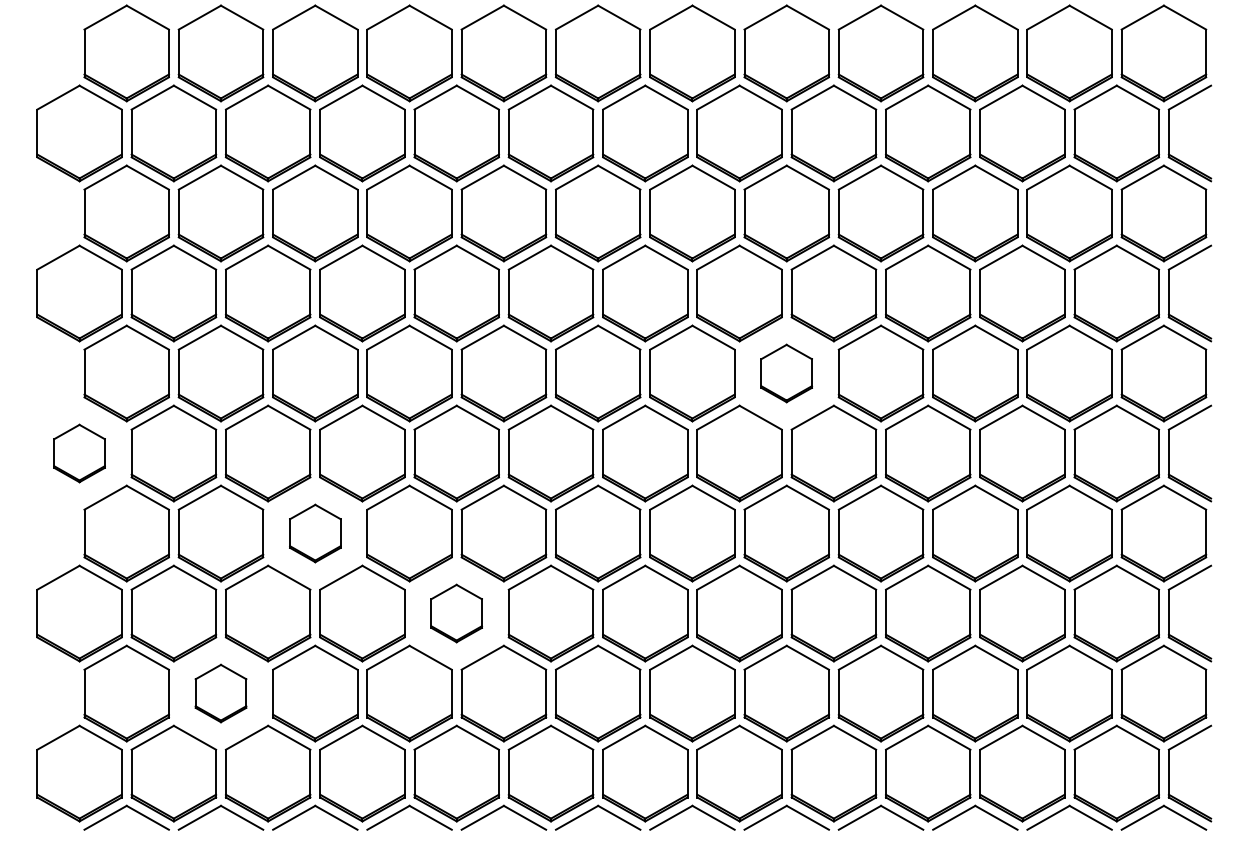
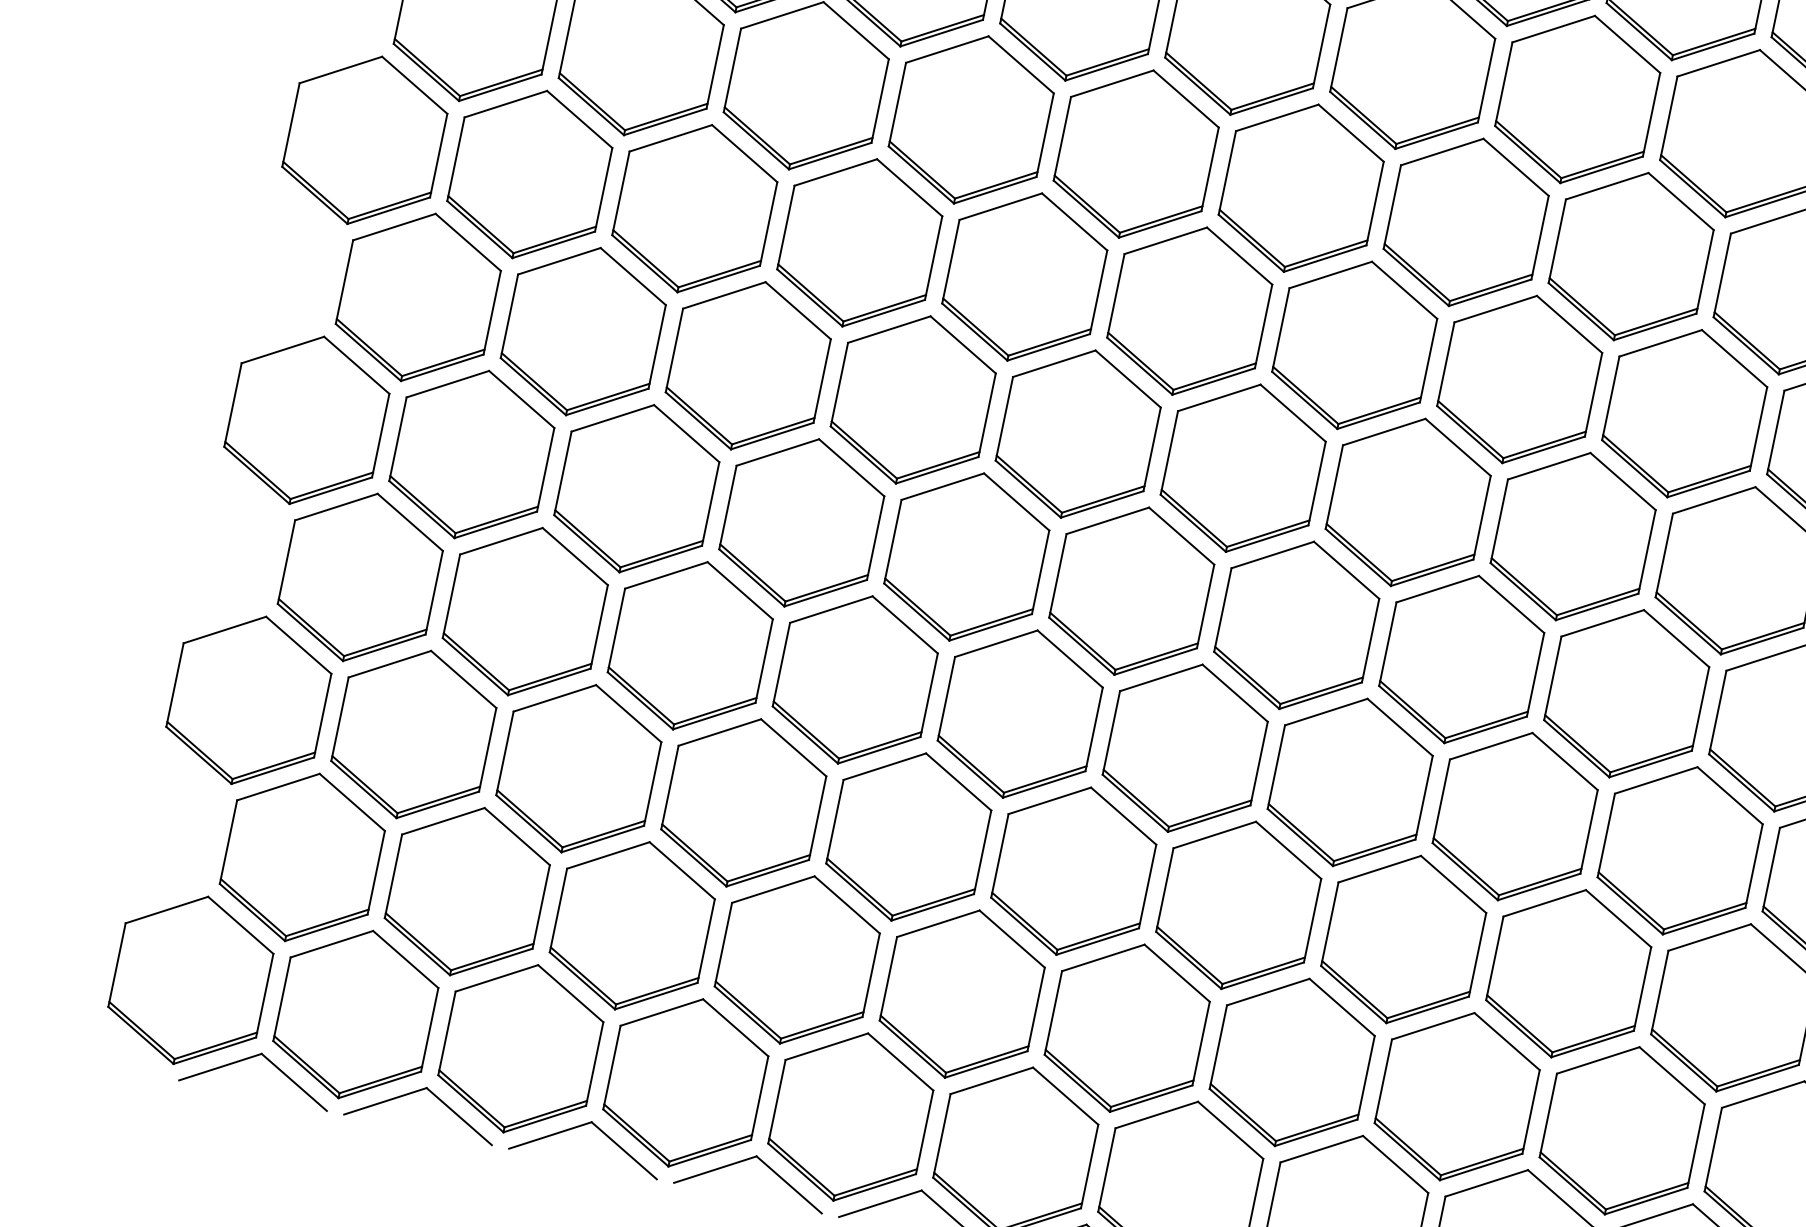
part: (786, 373) -> (1572, 536), size x1.67
part: (79, 453) -> (306, 420), size x1.67
part: (315, 533) -> (690, 645), size x1.67
part: (456, 613) -> (908, 836), size x1.67
part: (220, 693) -> (466, 891), size x1.67

